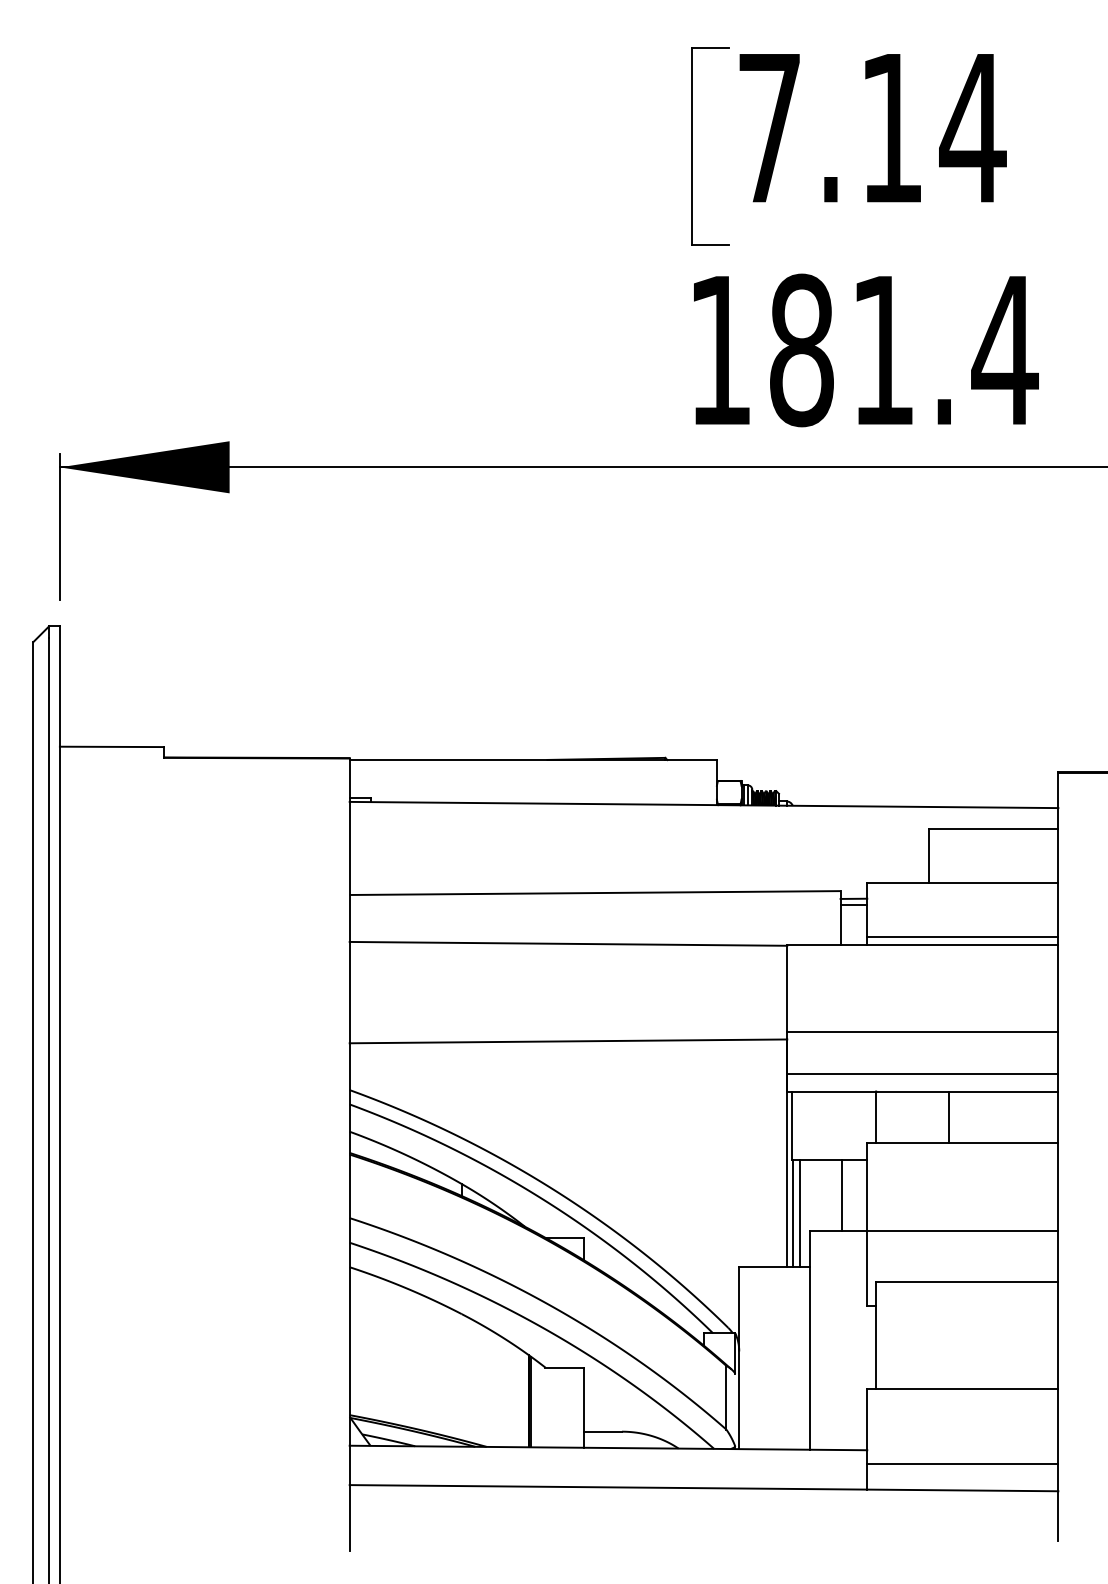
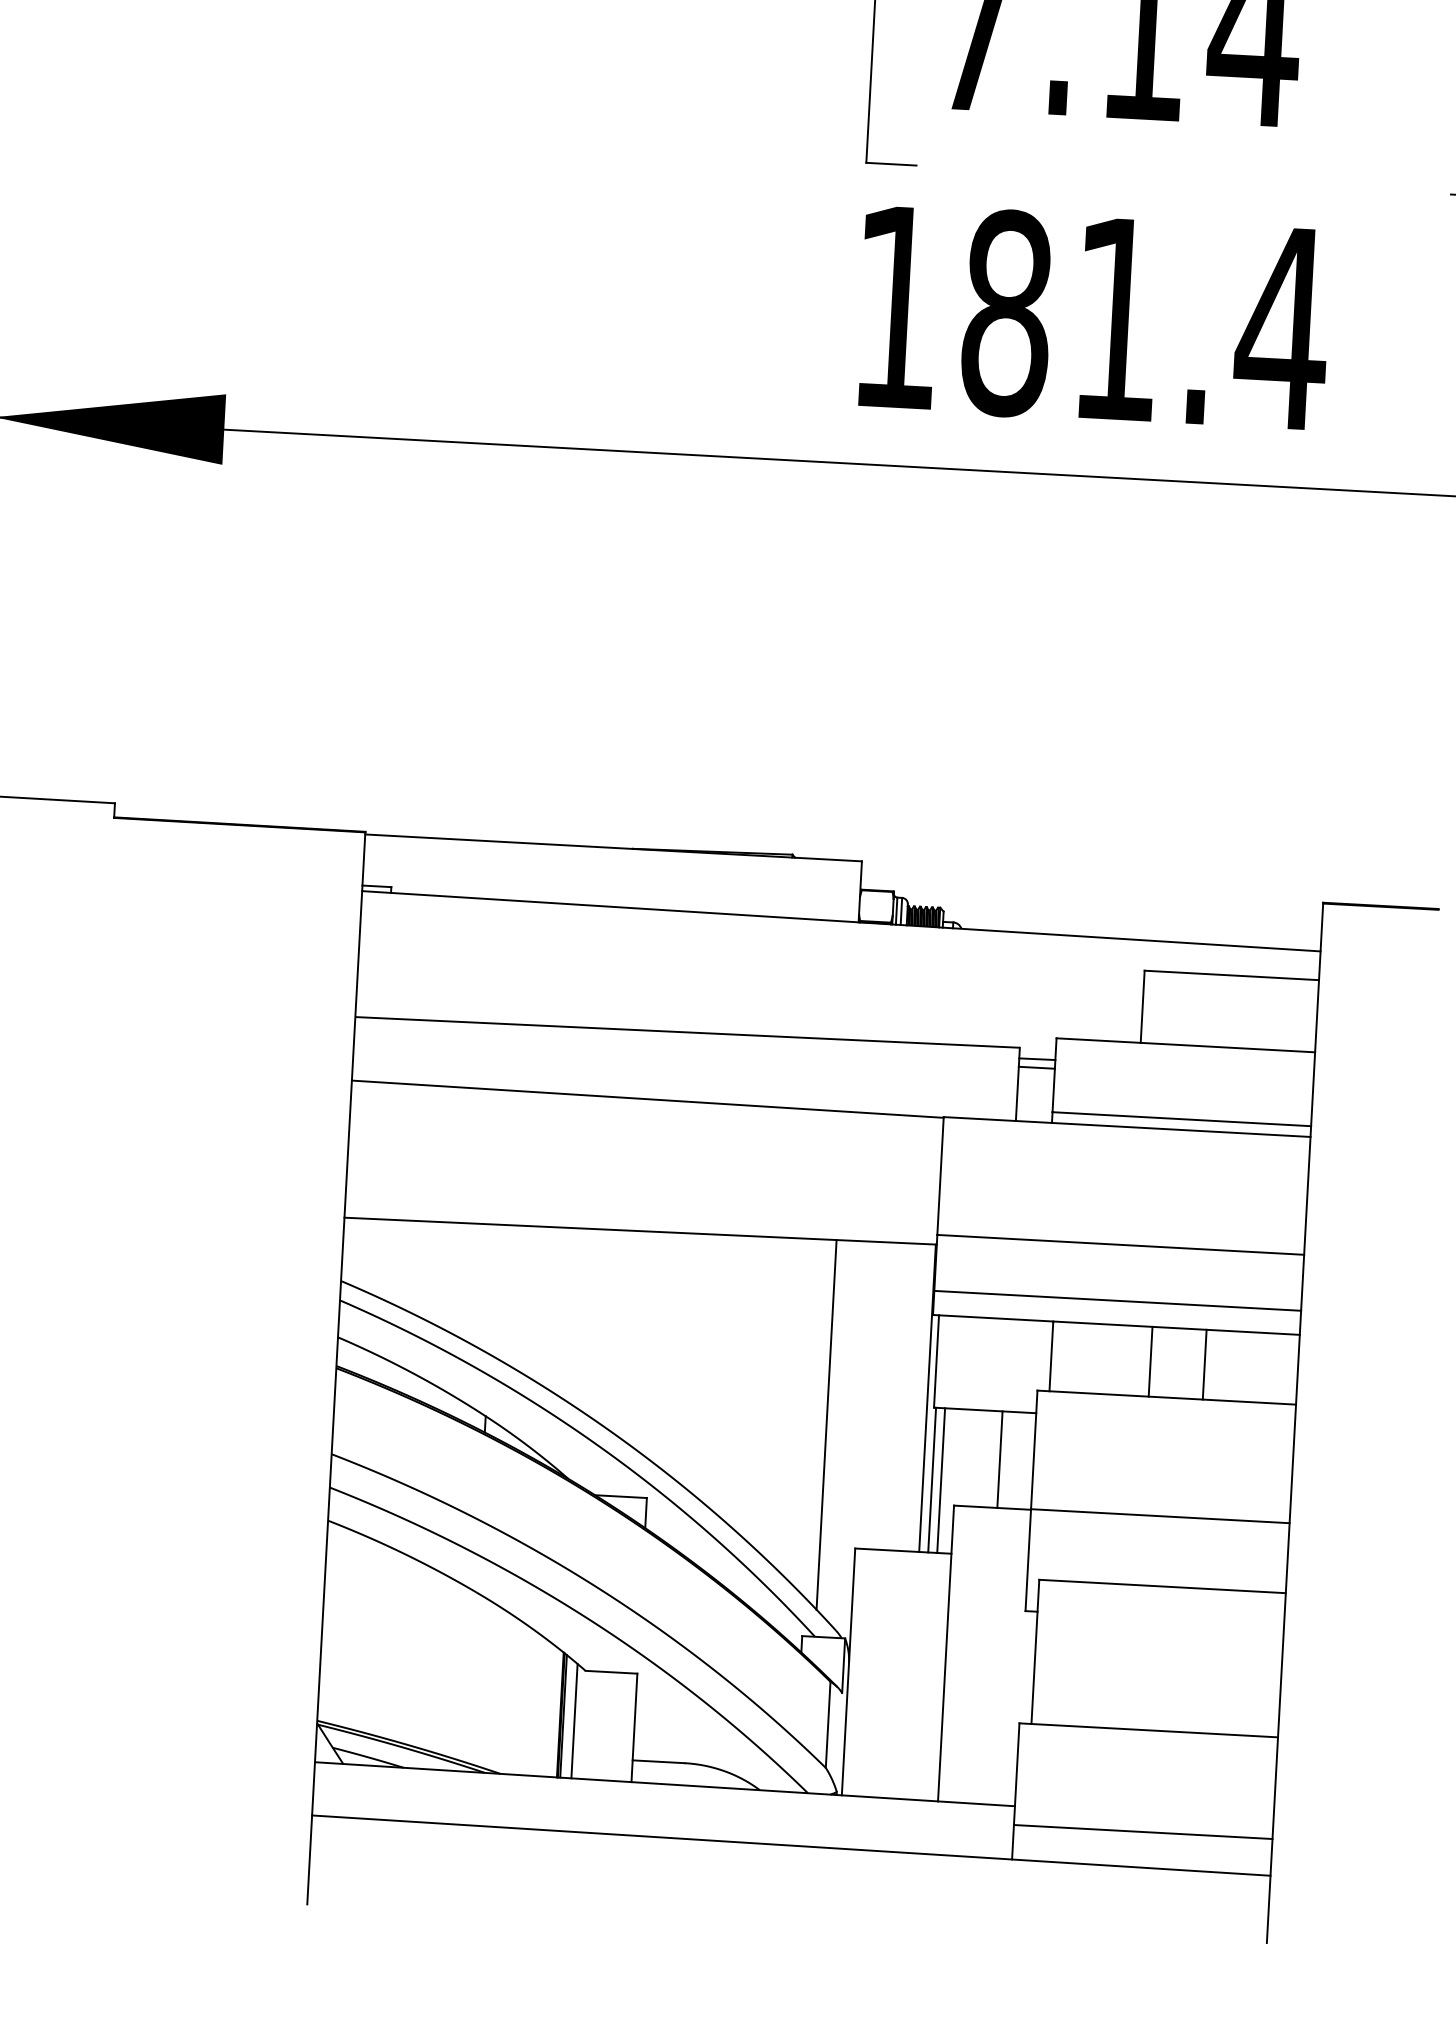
line: (989, 1117) -> (1204, 1364), added
line: (713, 1176) -> (826, 1424), added
line: (539, 1404) -> (574, 1720), added

